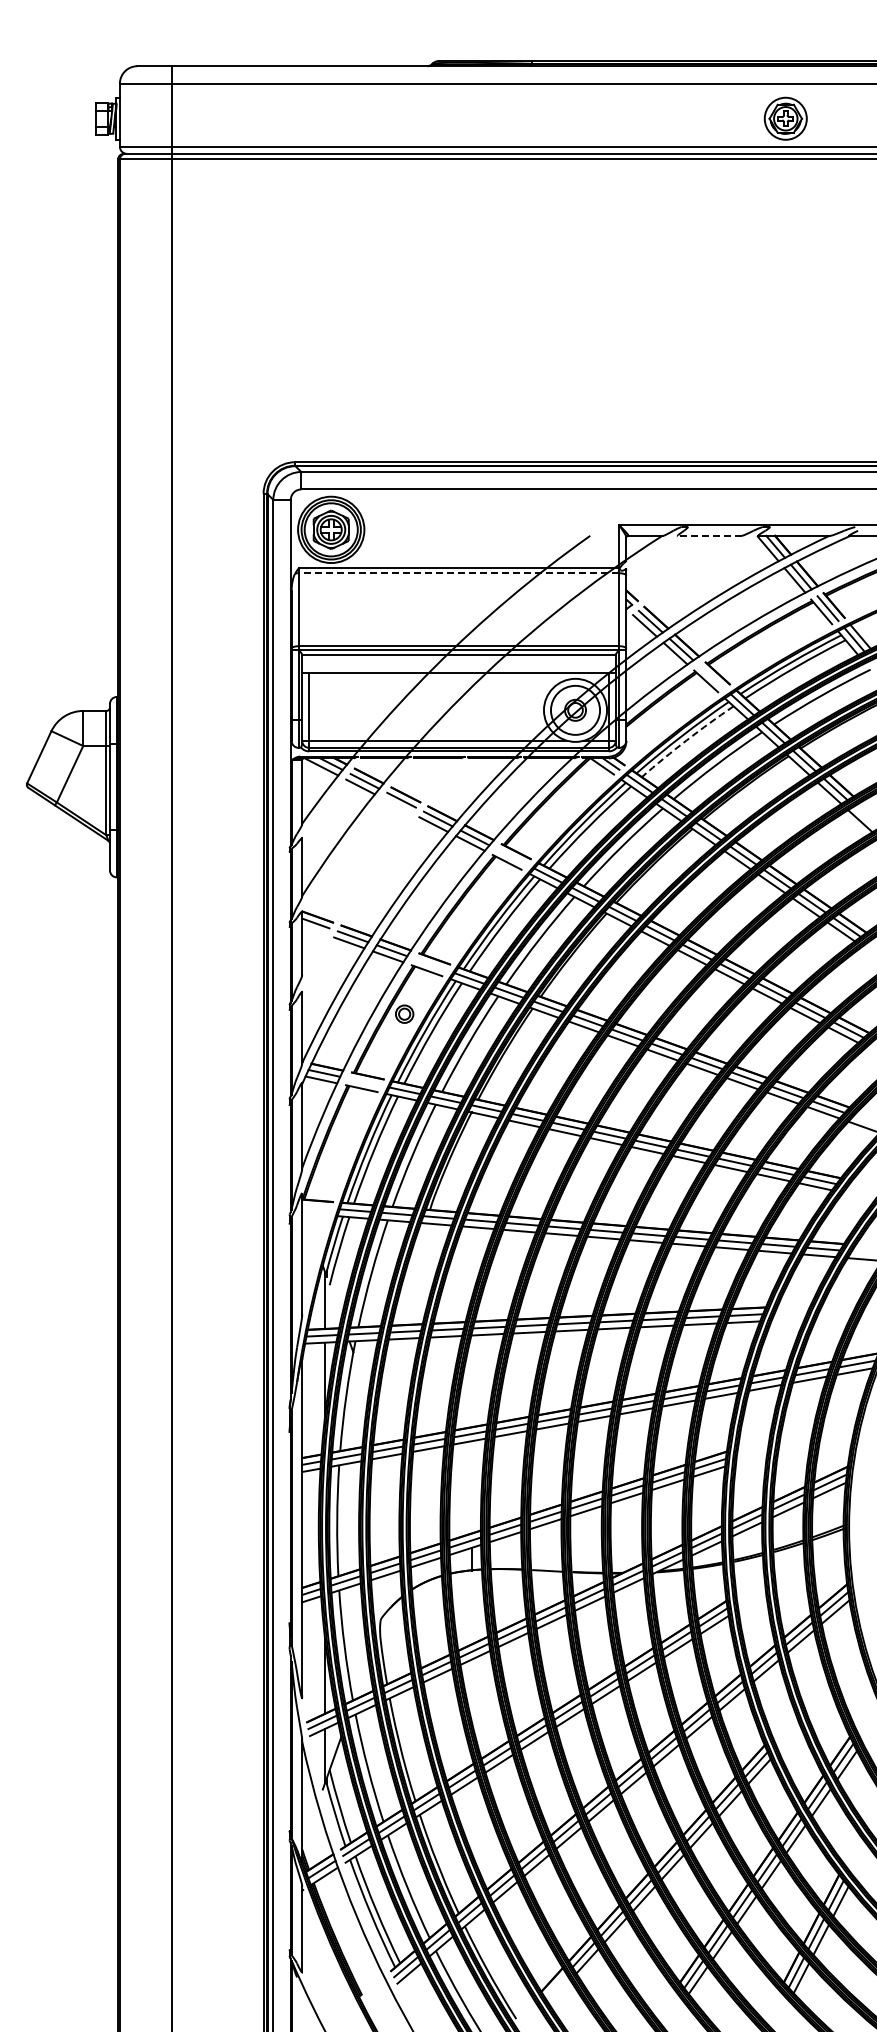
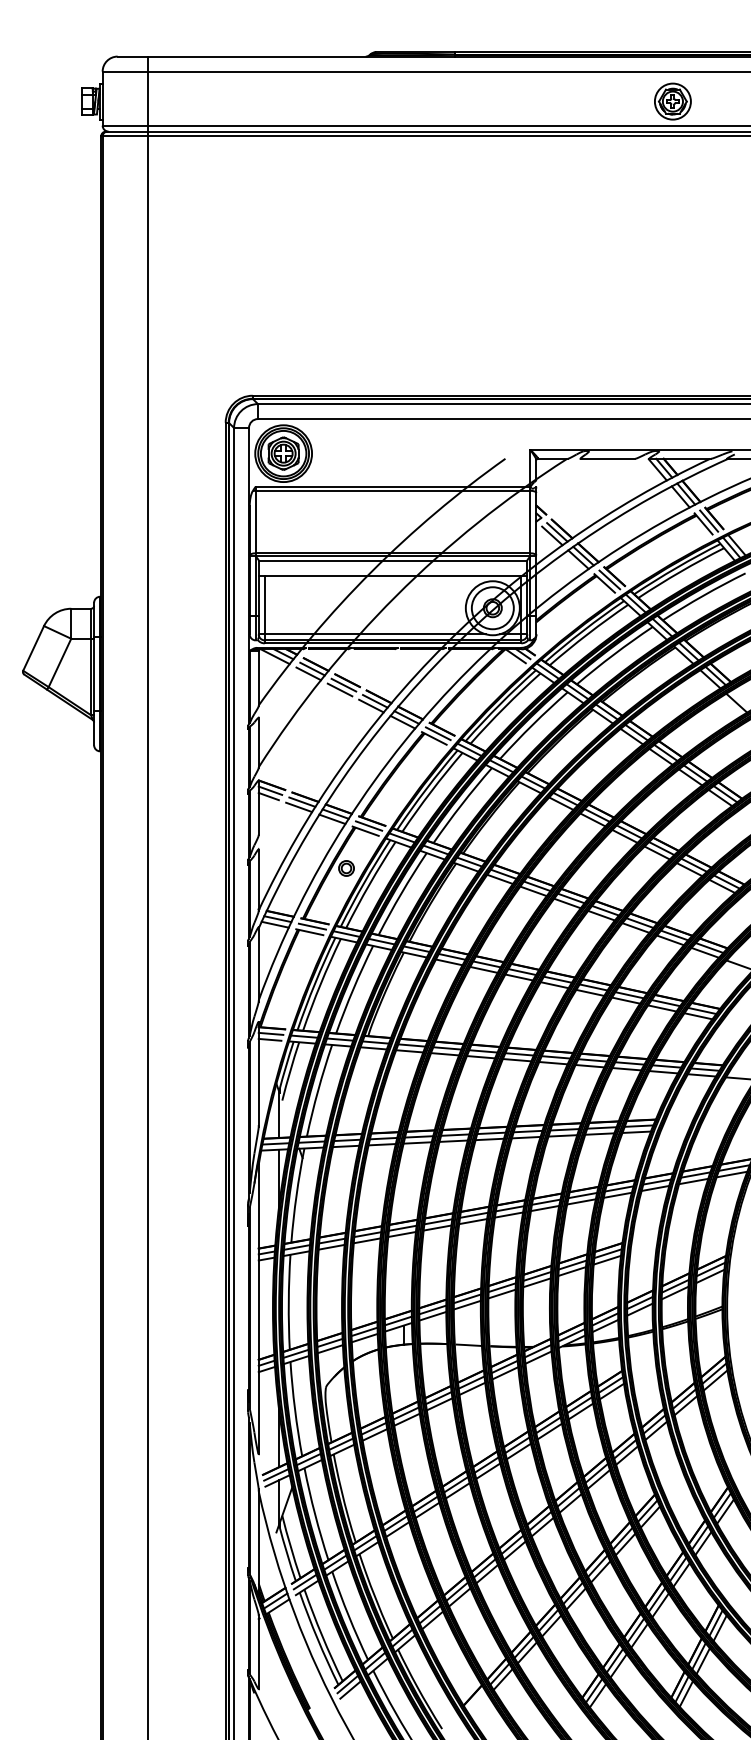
line: (710, 535) -> (608, 458), dashed -> solid
line: (458, 573) -> (392, 491), dashed -> solid
line: (712, 677) -> (610, 580), added
arc: (686, 740) -> (587, 634), dashed -> solid
line: (396, 805) -> (339, 689), added
line: (511, 856) -> (438, 733), added
line: (313, 930) -> (268, 796), added
line: (430, 964) -> (368, 825), added
line: (364, 1081) -> (312, 926), added
line: (316, 1207) -> (271, 1034), added
line: (315, 1214) -> (270, 1039), added

